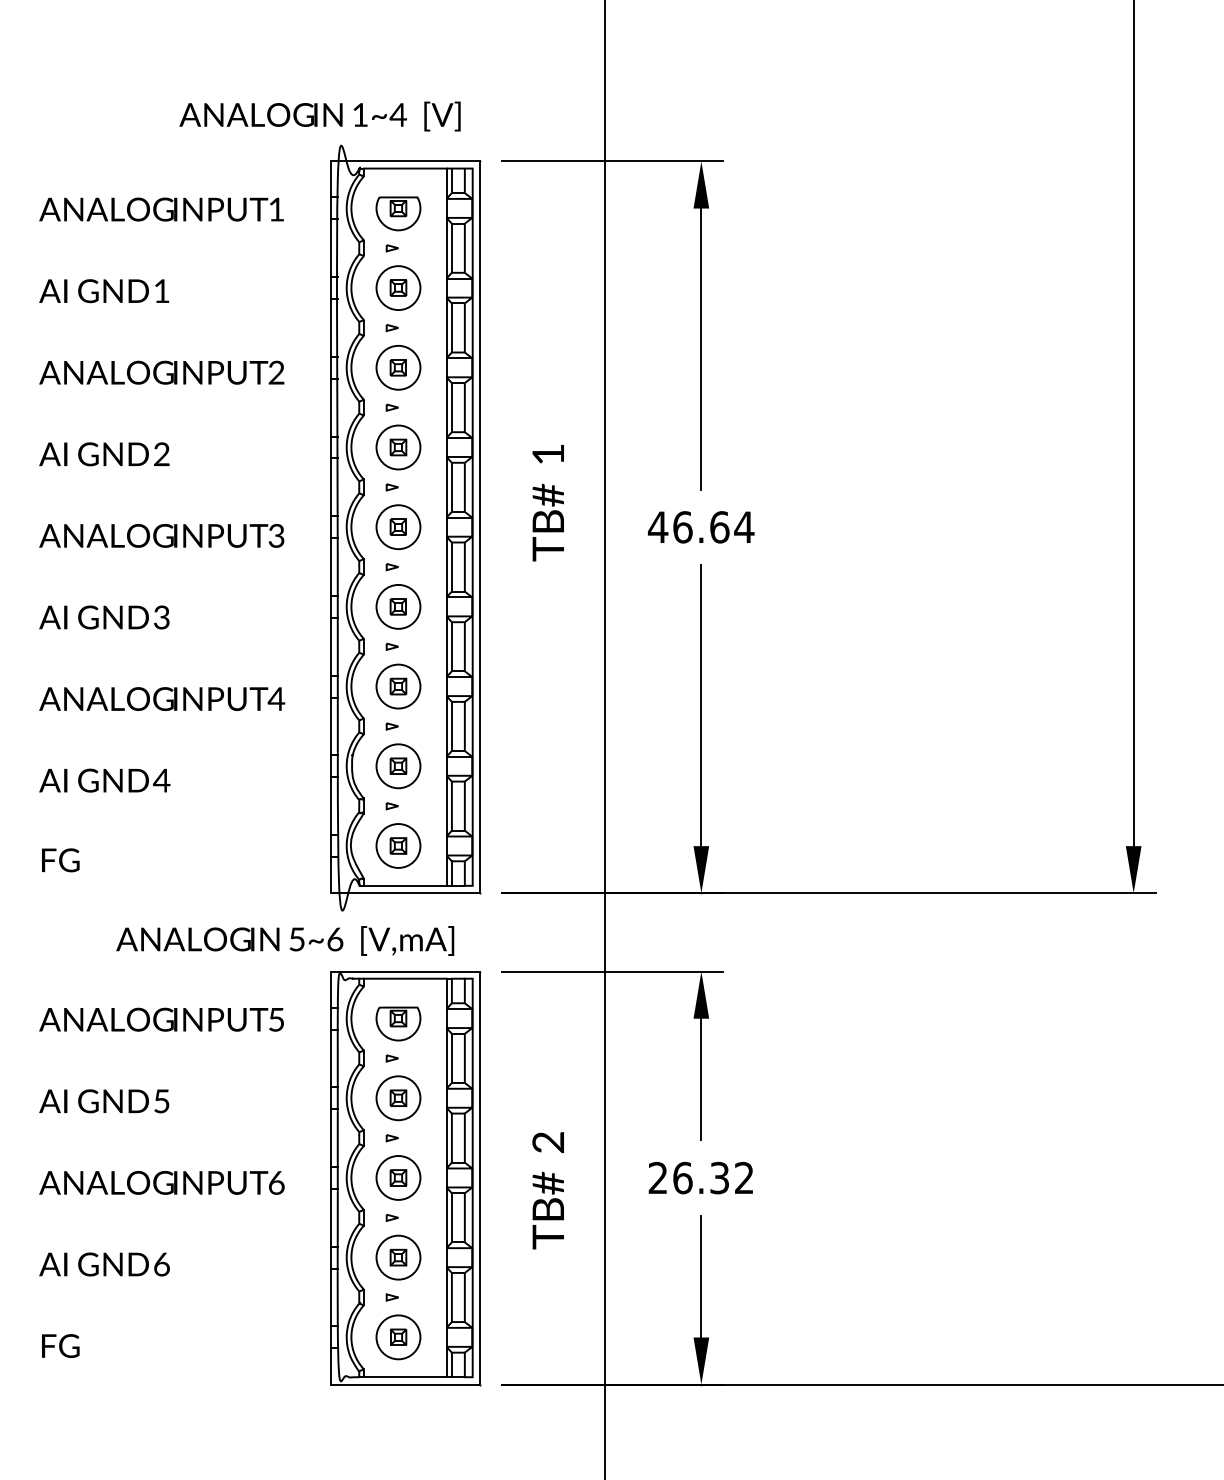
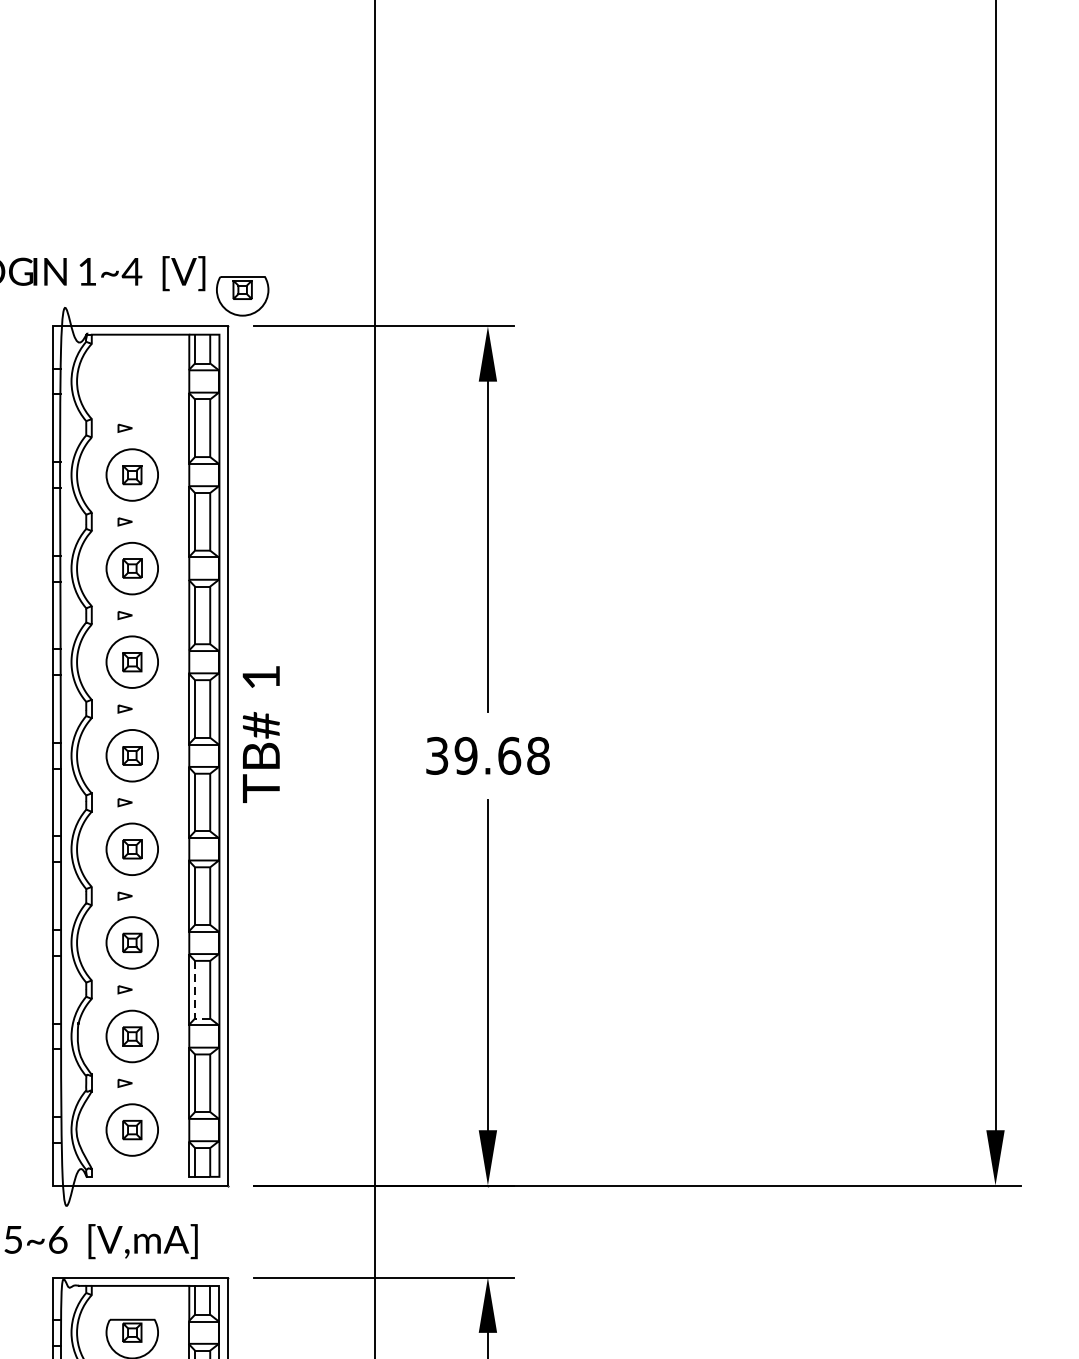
part: (398, 213) -> (242, 295), moved
text: (547, 503) -> (260, 734), moved
text: (700, 527) -> (486, 756), 46.64 -> 39.68
line: (451, 733) -> (194, 997), solid -> dashed
line: (405, 885) -> (140, 1176), removed

